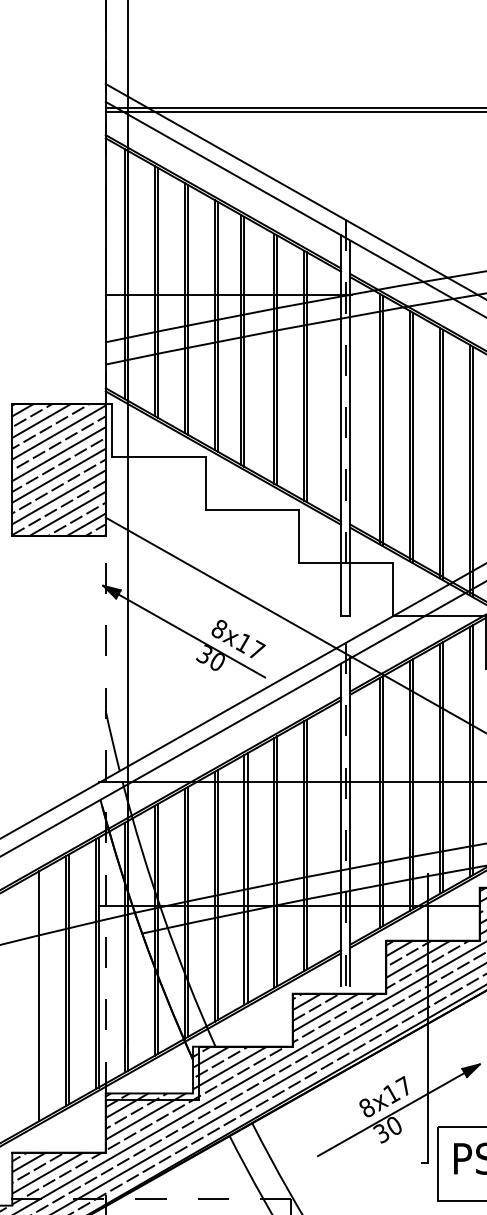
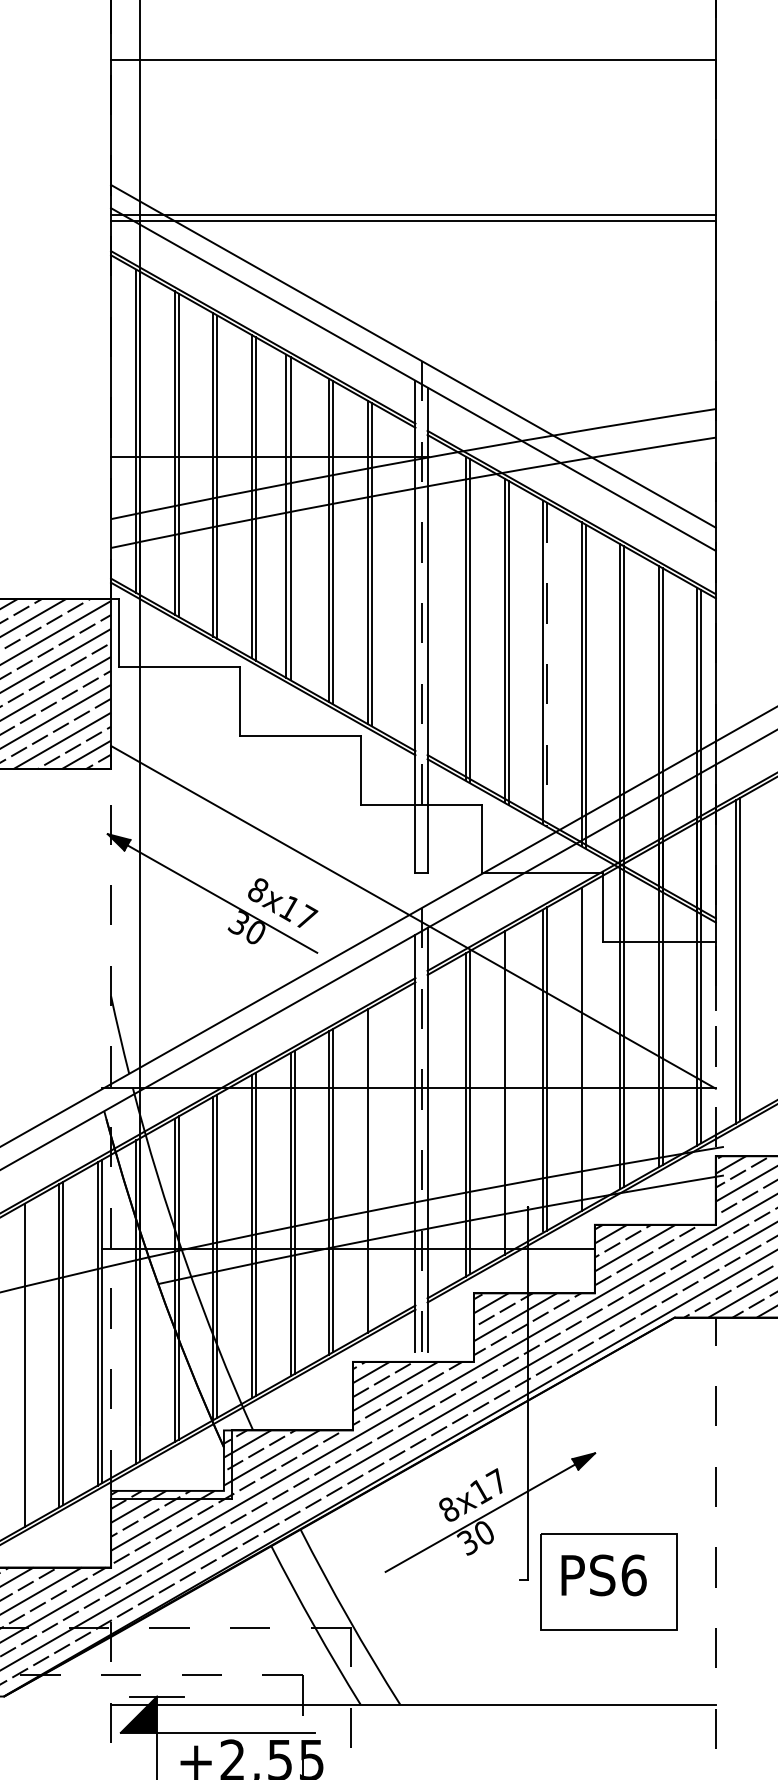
line: (443, 454) -> (547, 664), solid -> dashed
line: (472, 749) -> (585, 1046), removed
line: (412, 783) -> (508, 1090), removed
line: (307, 844) -> (371, 1168), removed

